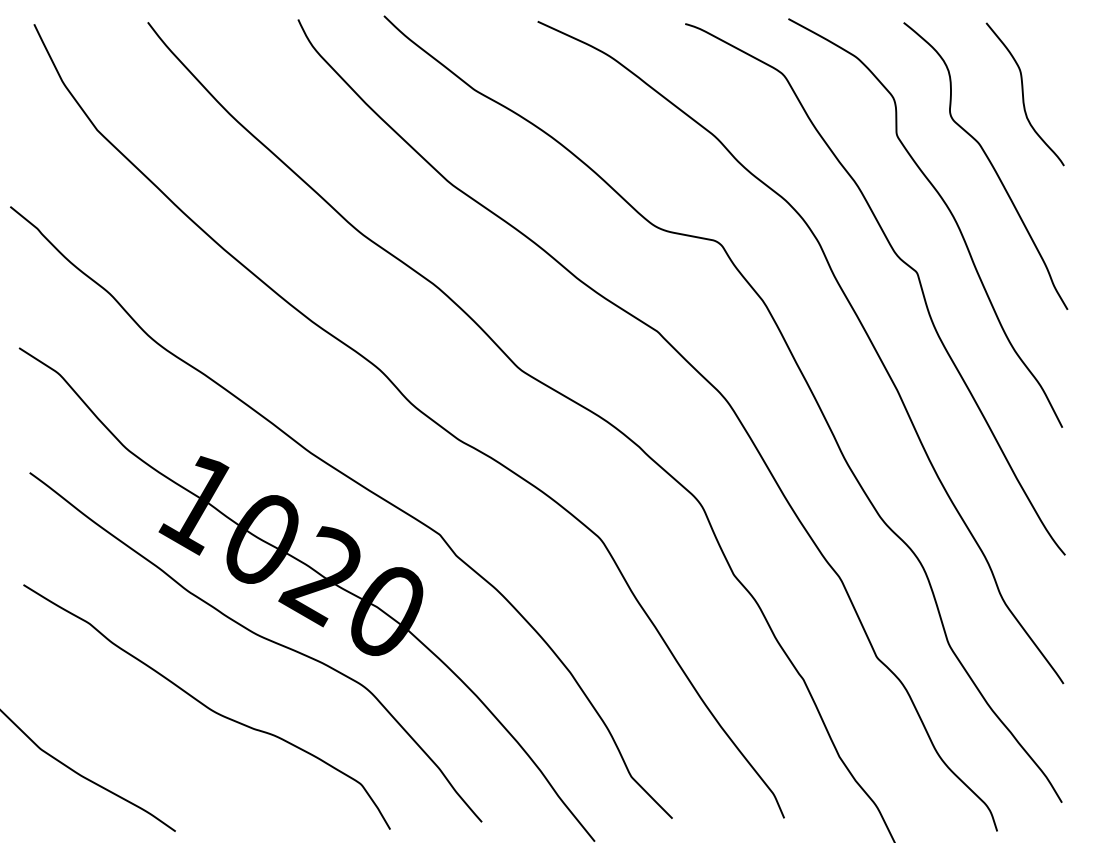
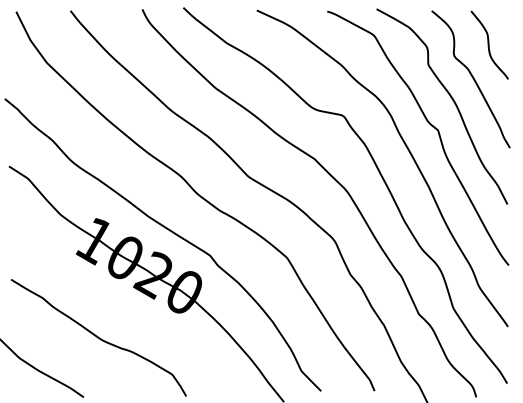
curve: (260, 639) -> (124, 305), removed

